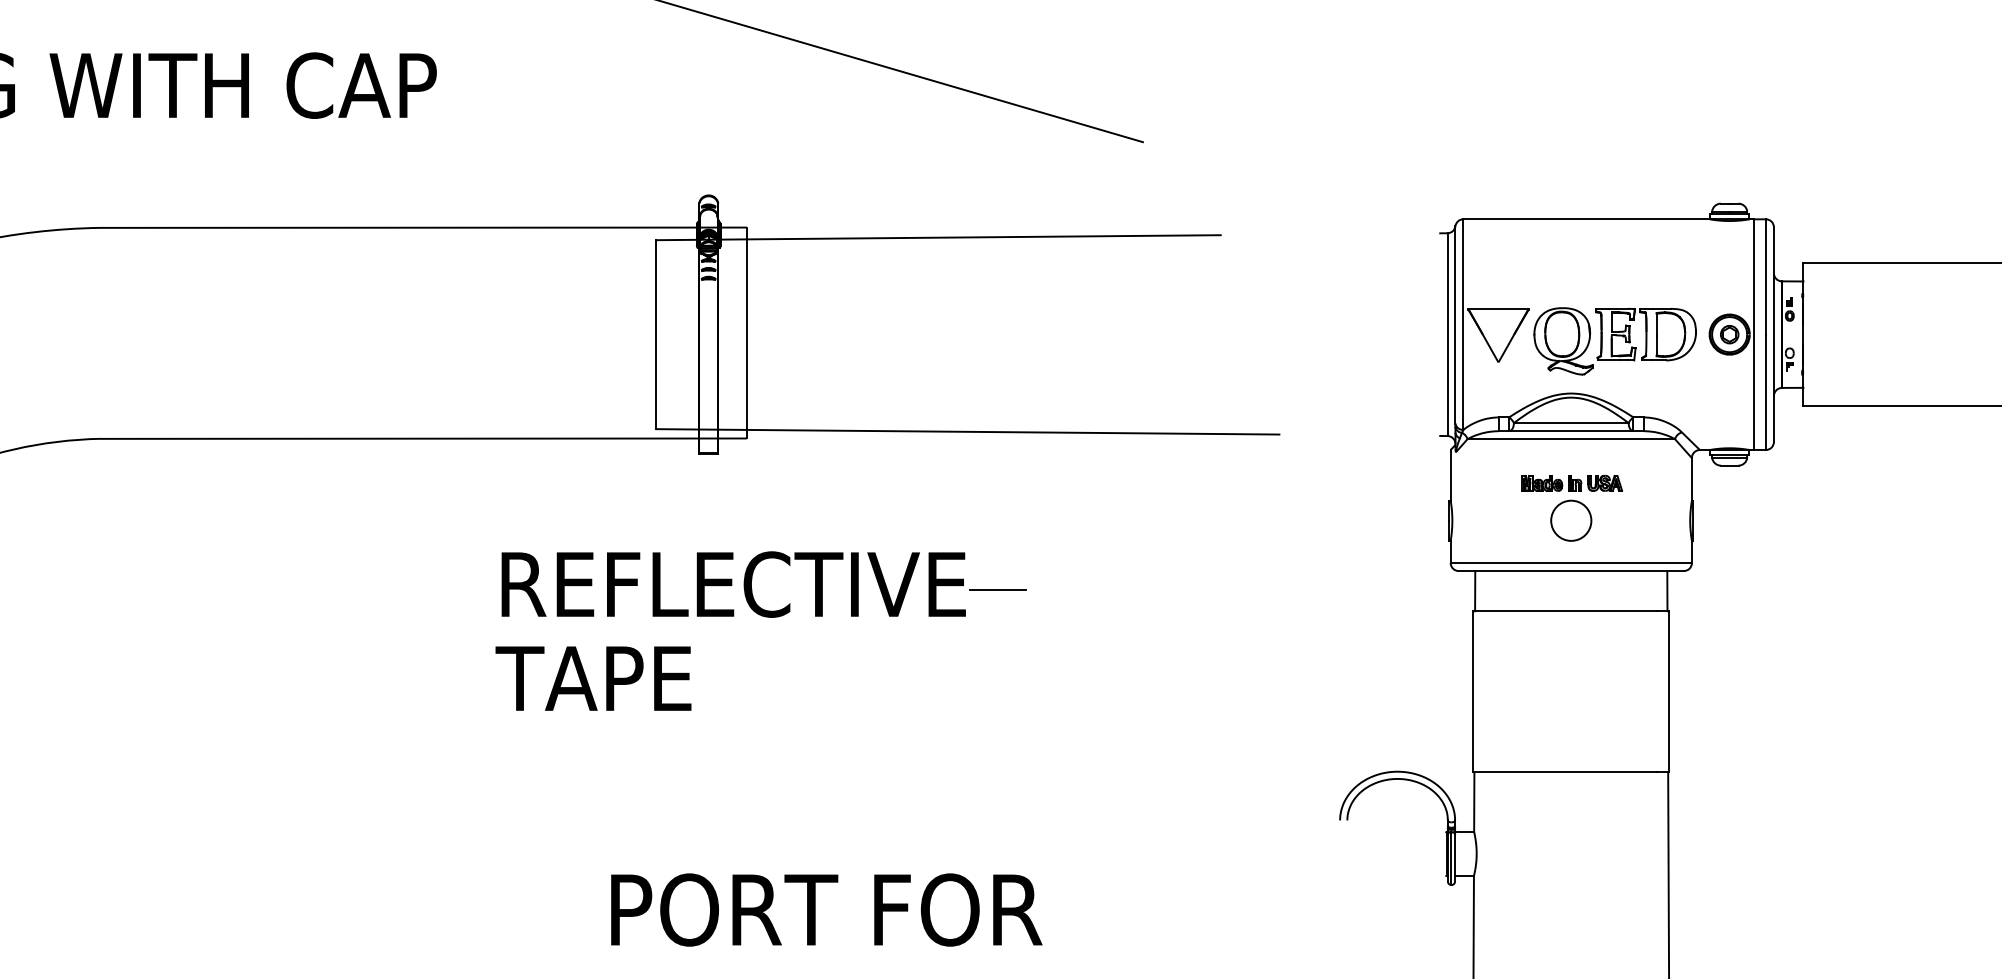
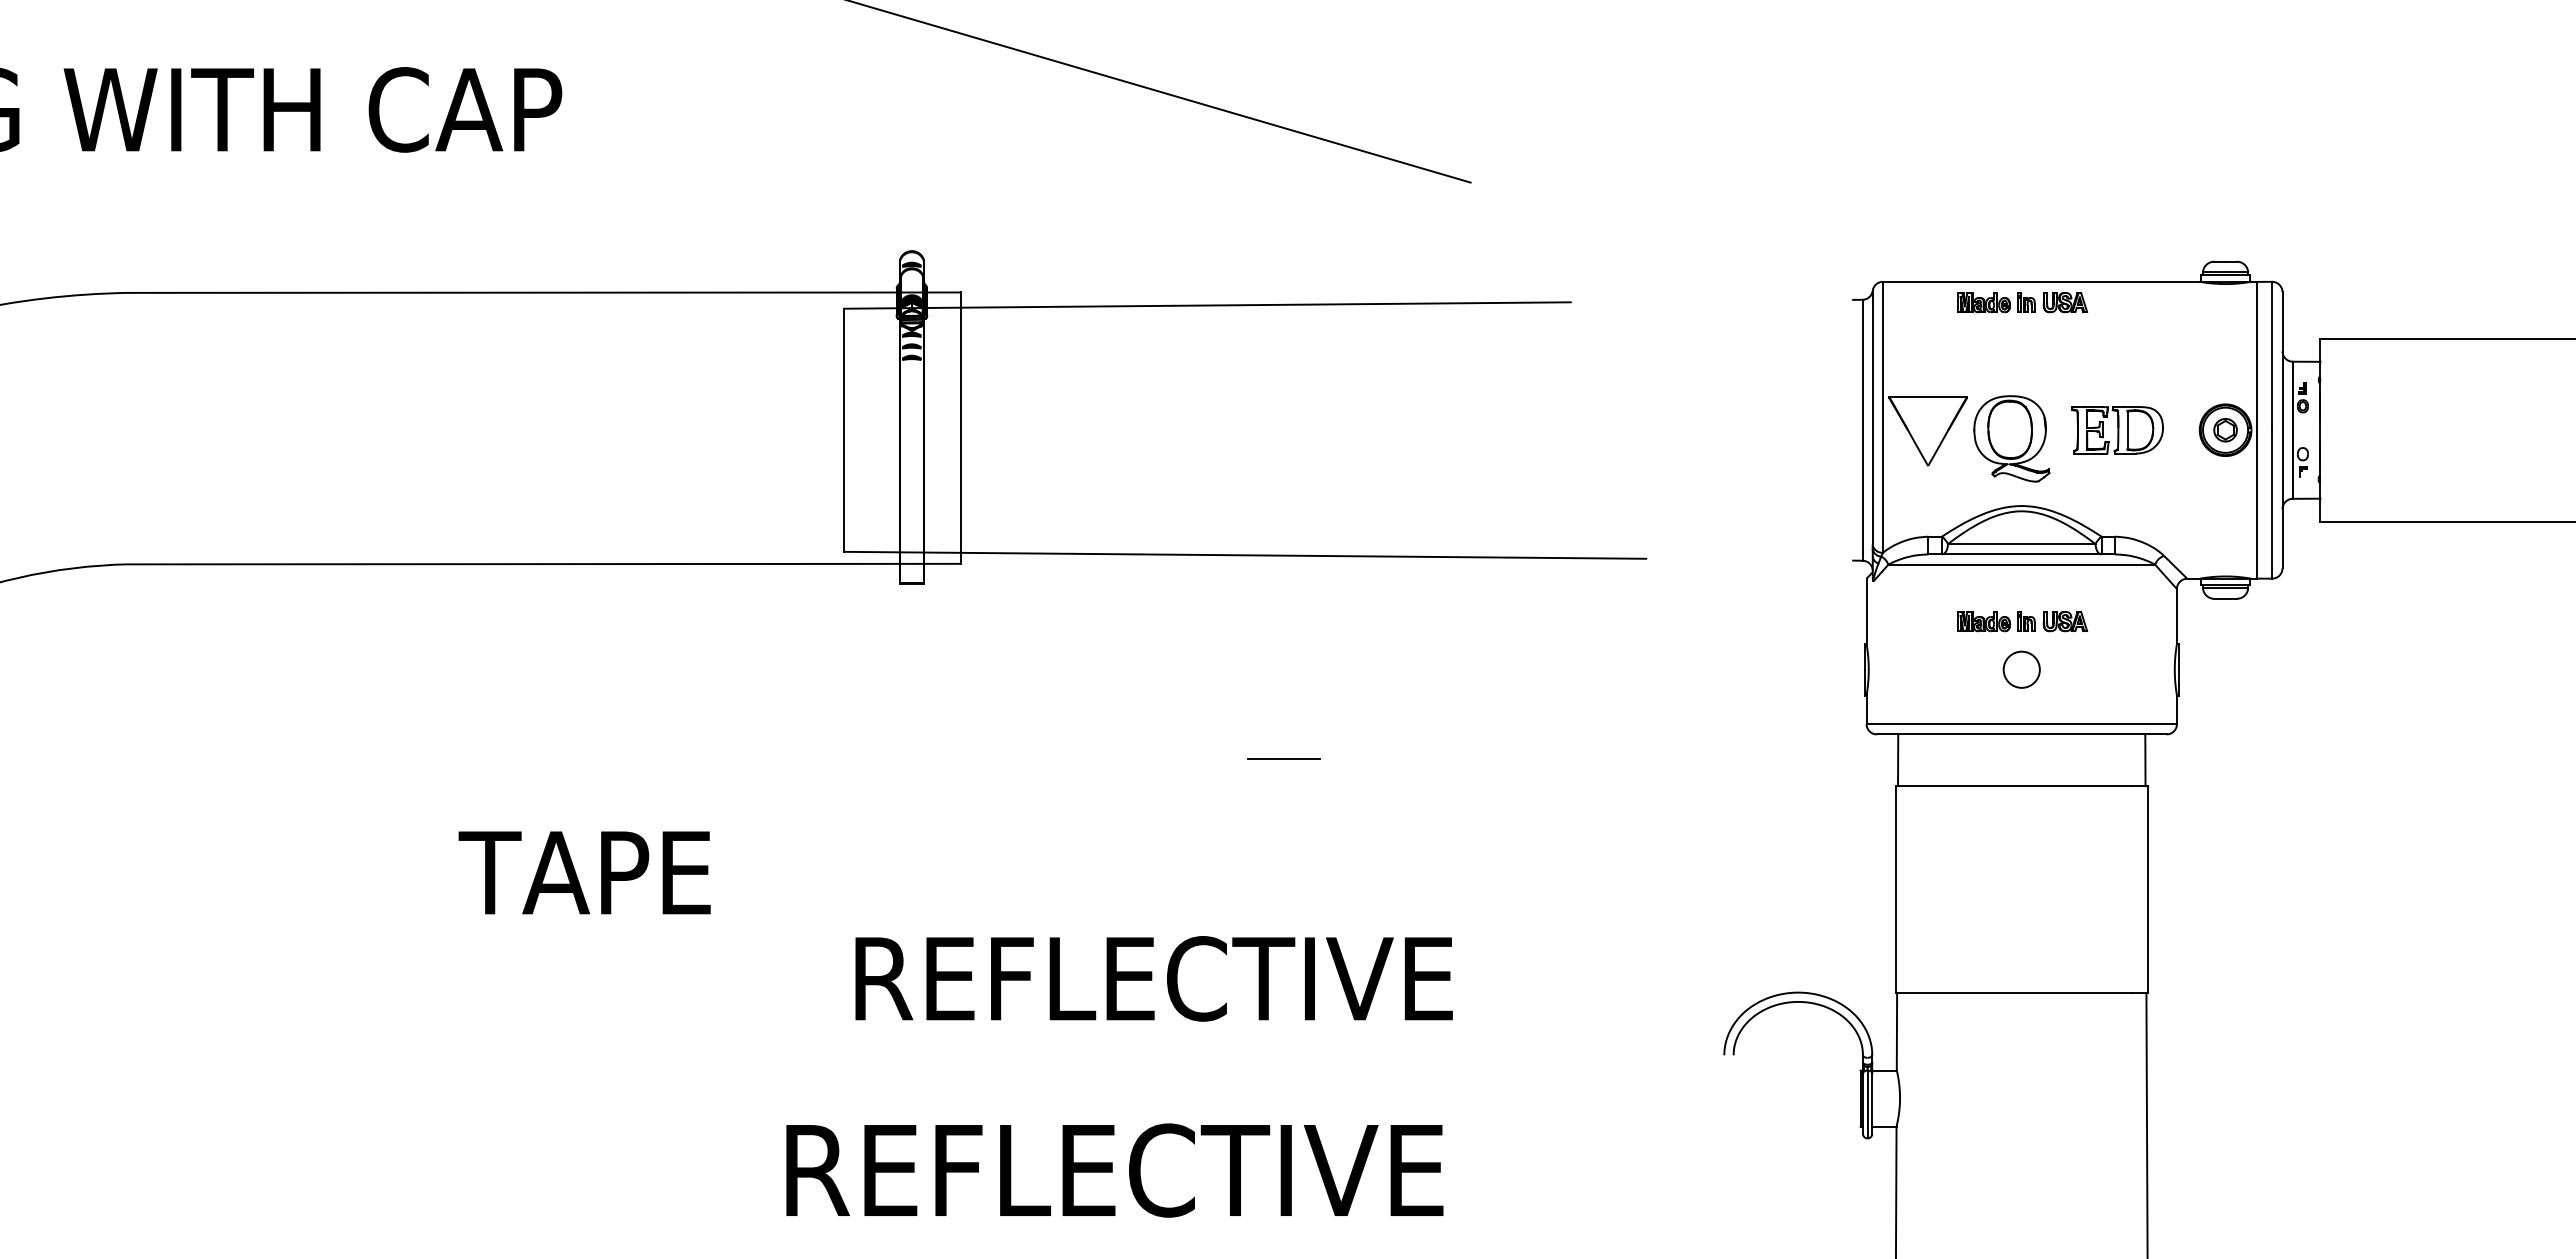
part: (1571, 235) -> (2022, 302), added
part: (1645, 334) -> (2117, 430), size x0.7
circle: (1571, 520) -> (2021, 669), size x0.7
text: (733, 584) -> (1153, 978), moved
text: (593, 678) -> (584, 872), moved
text: (870, 909) -> (1120, 1170), PORT FOR -> REFLECTIVE

